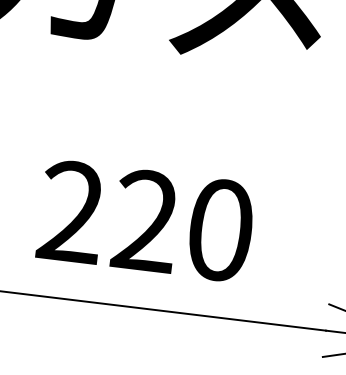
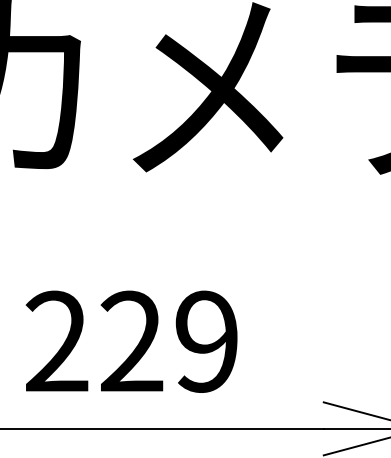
text: (220, 229) -> (206, 341), 220 -> 229

